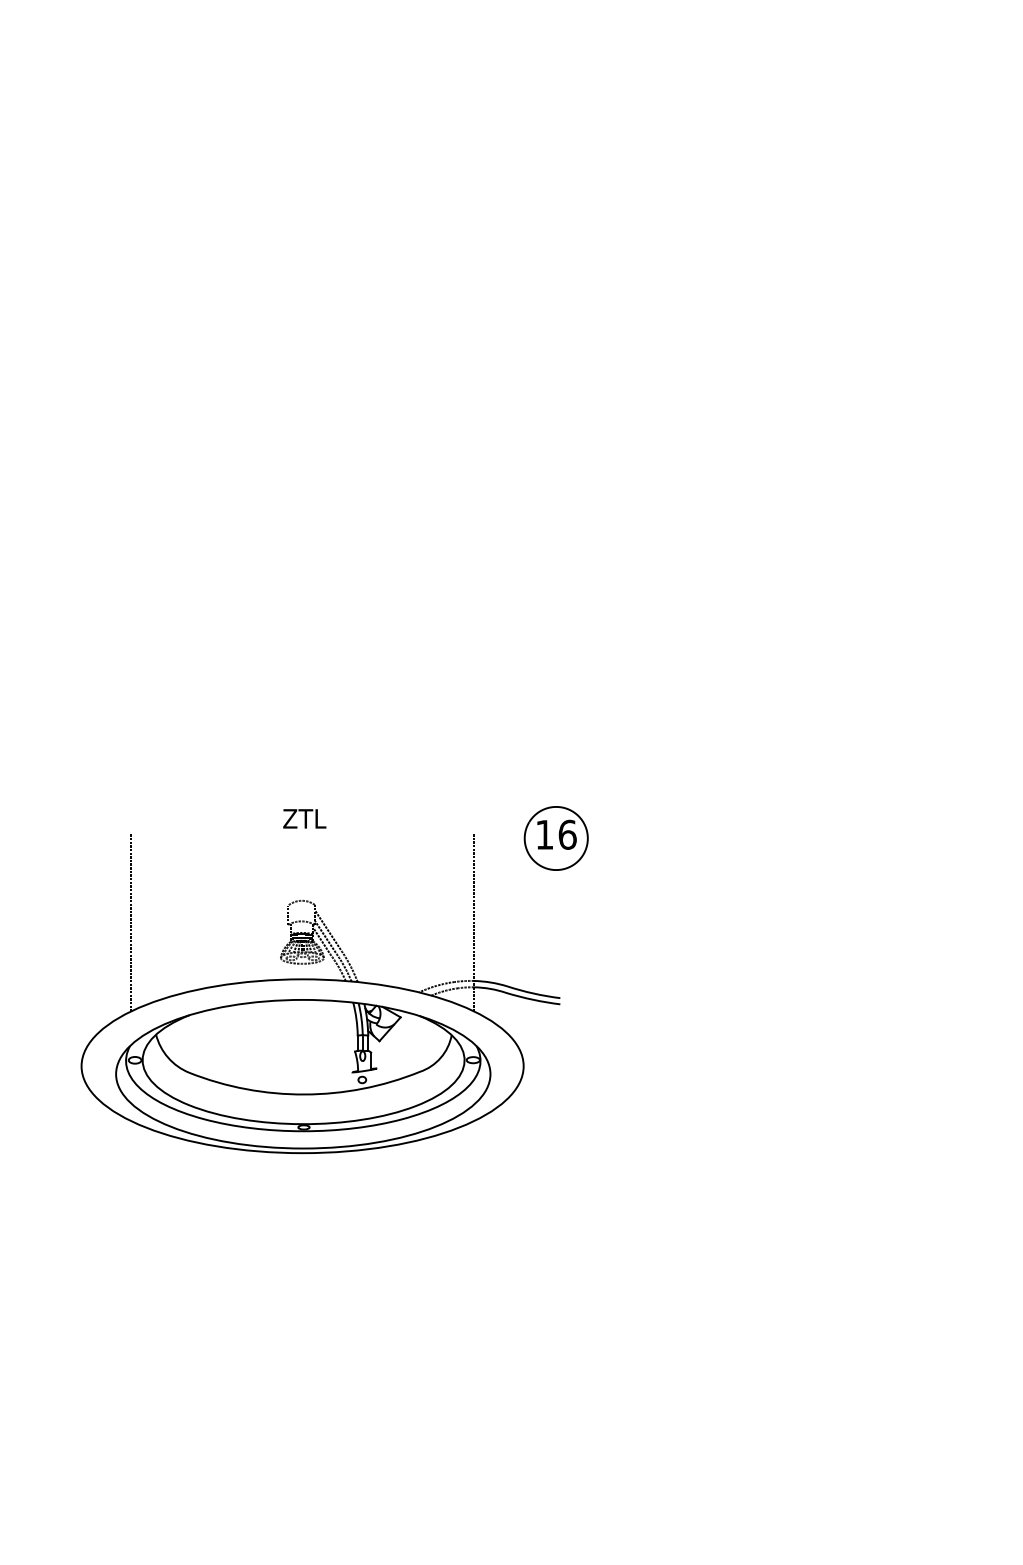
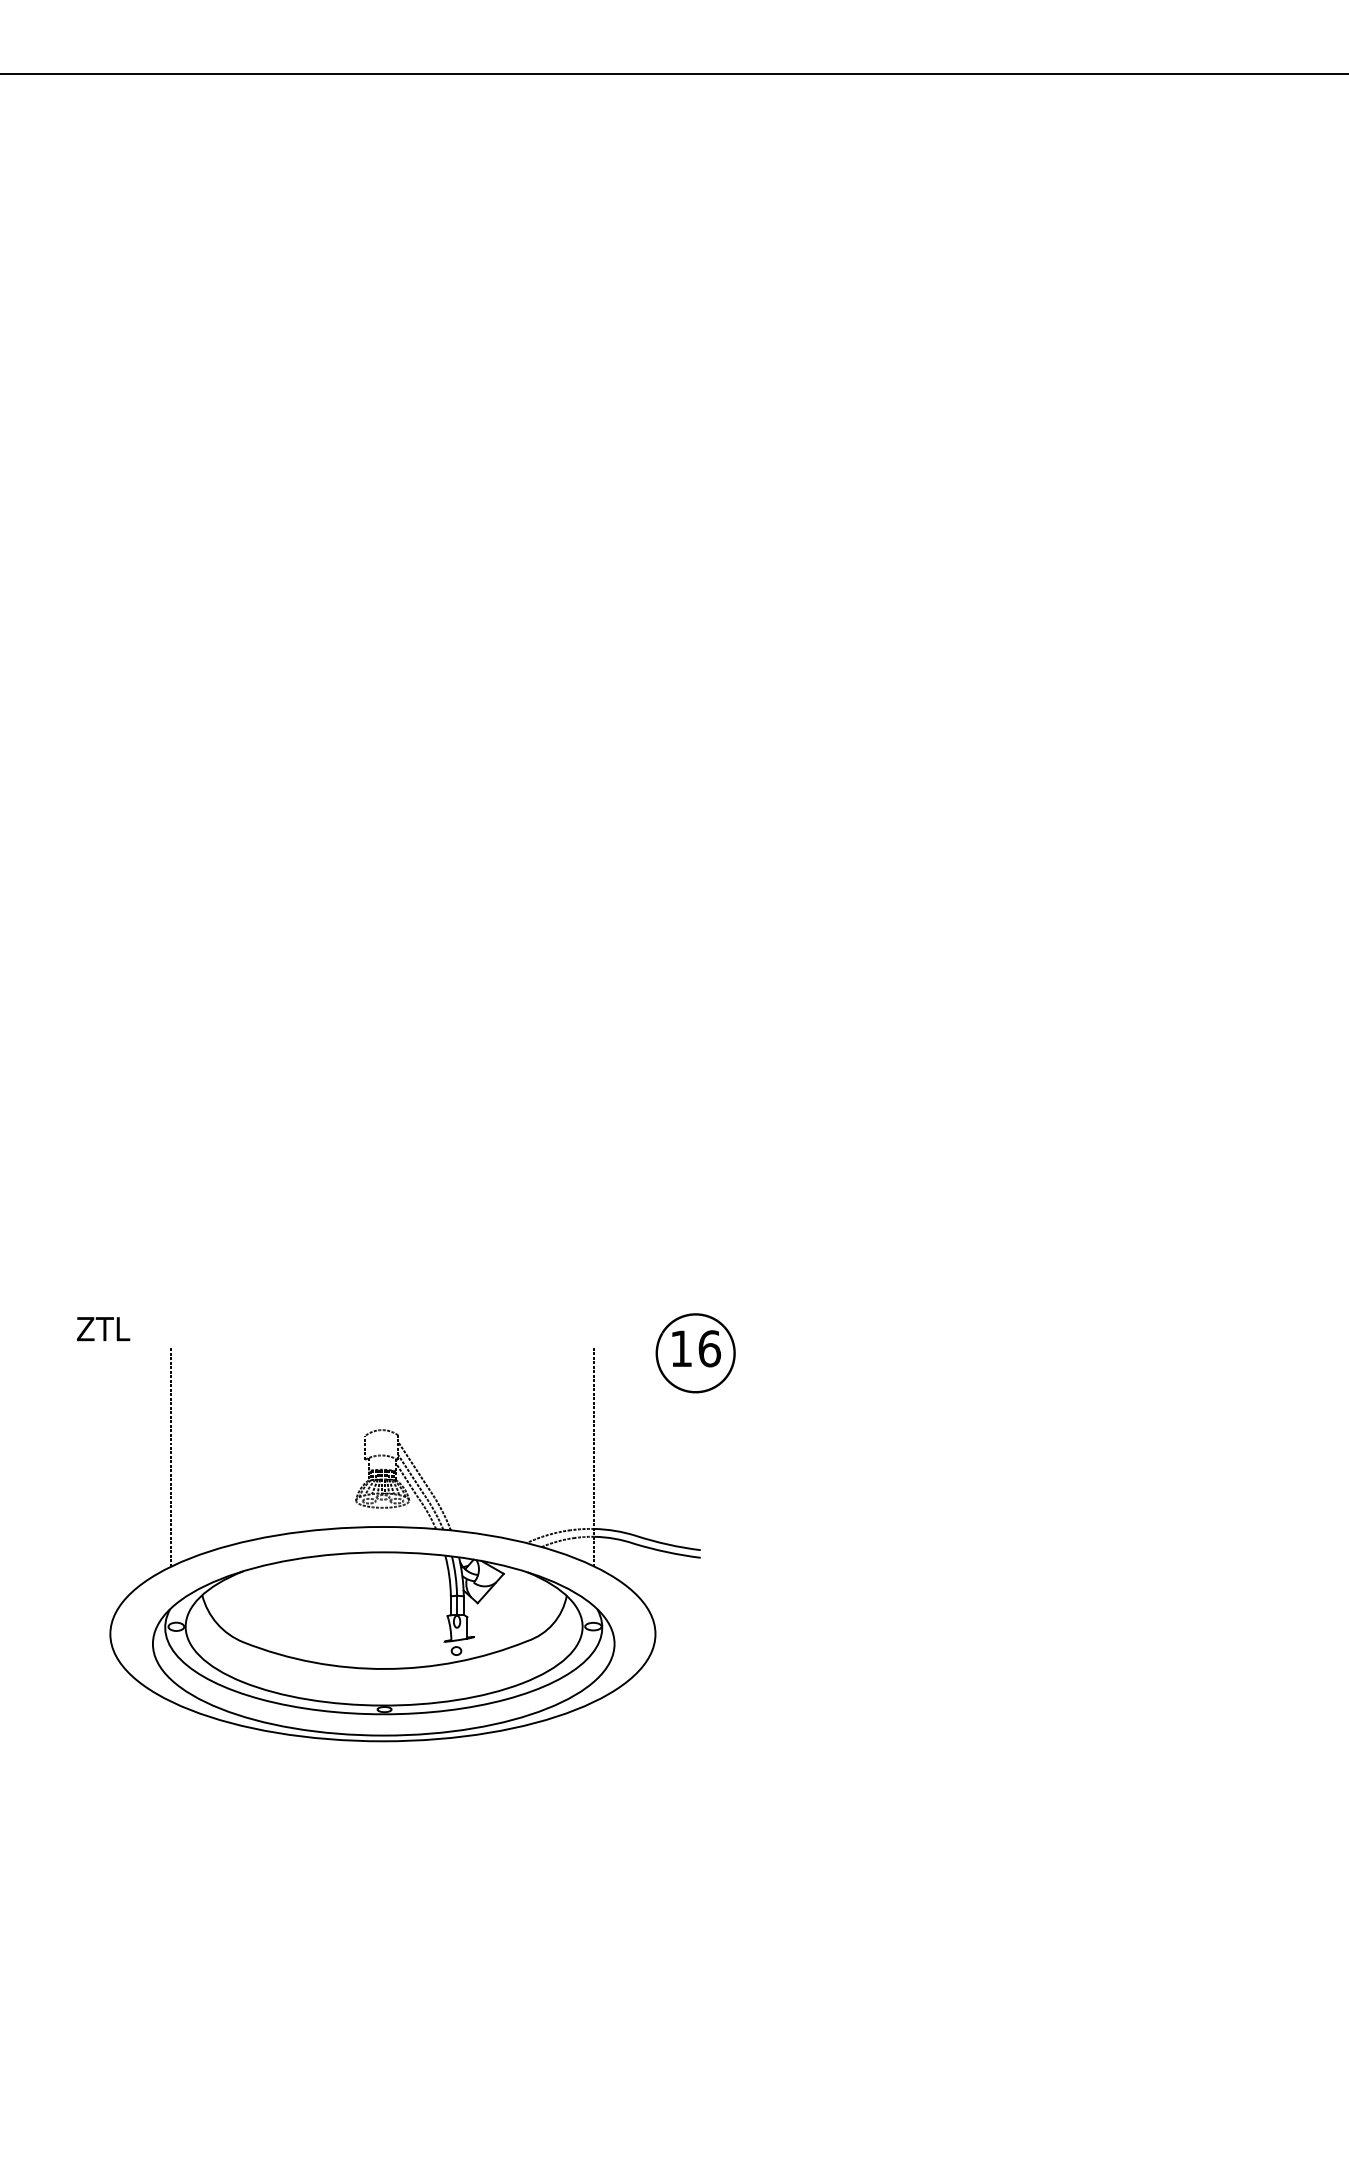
text: (304, 819) -> (103, 1329), moved

